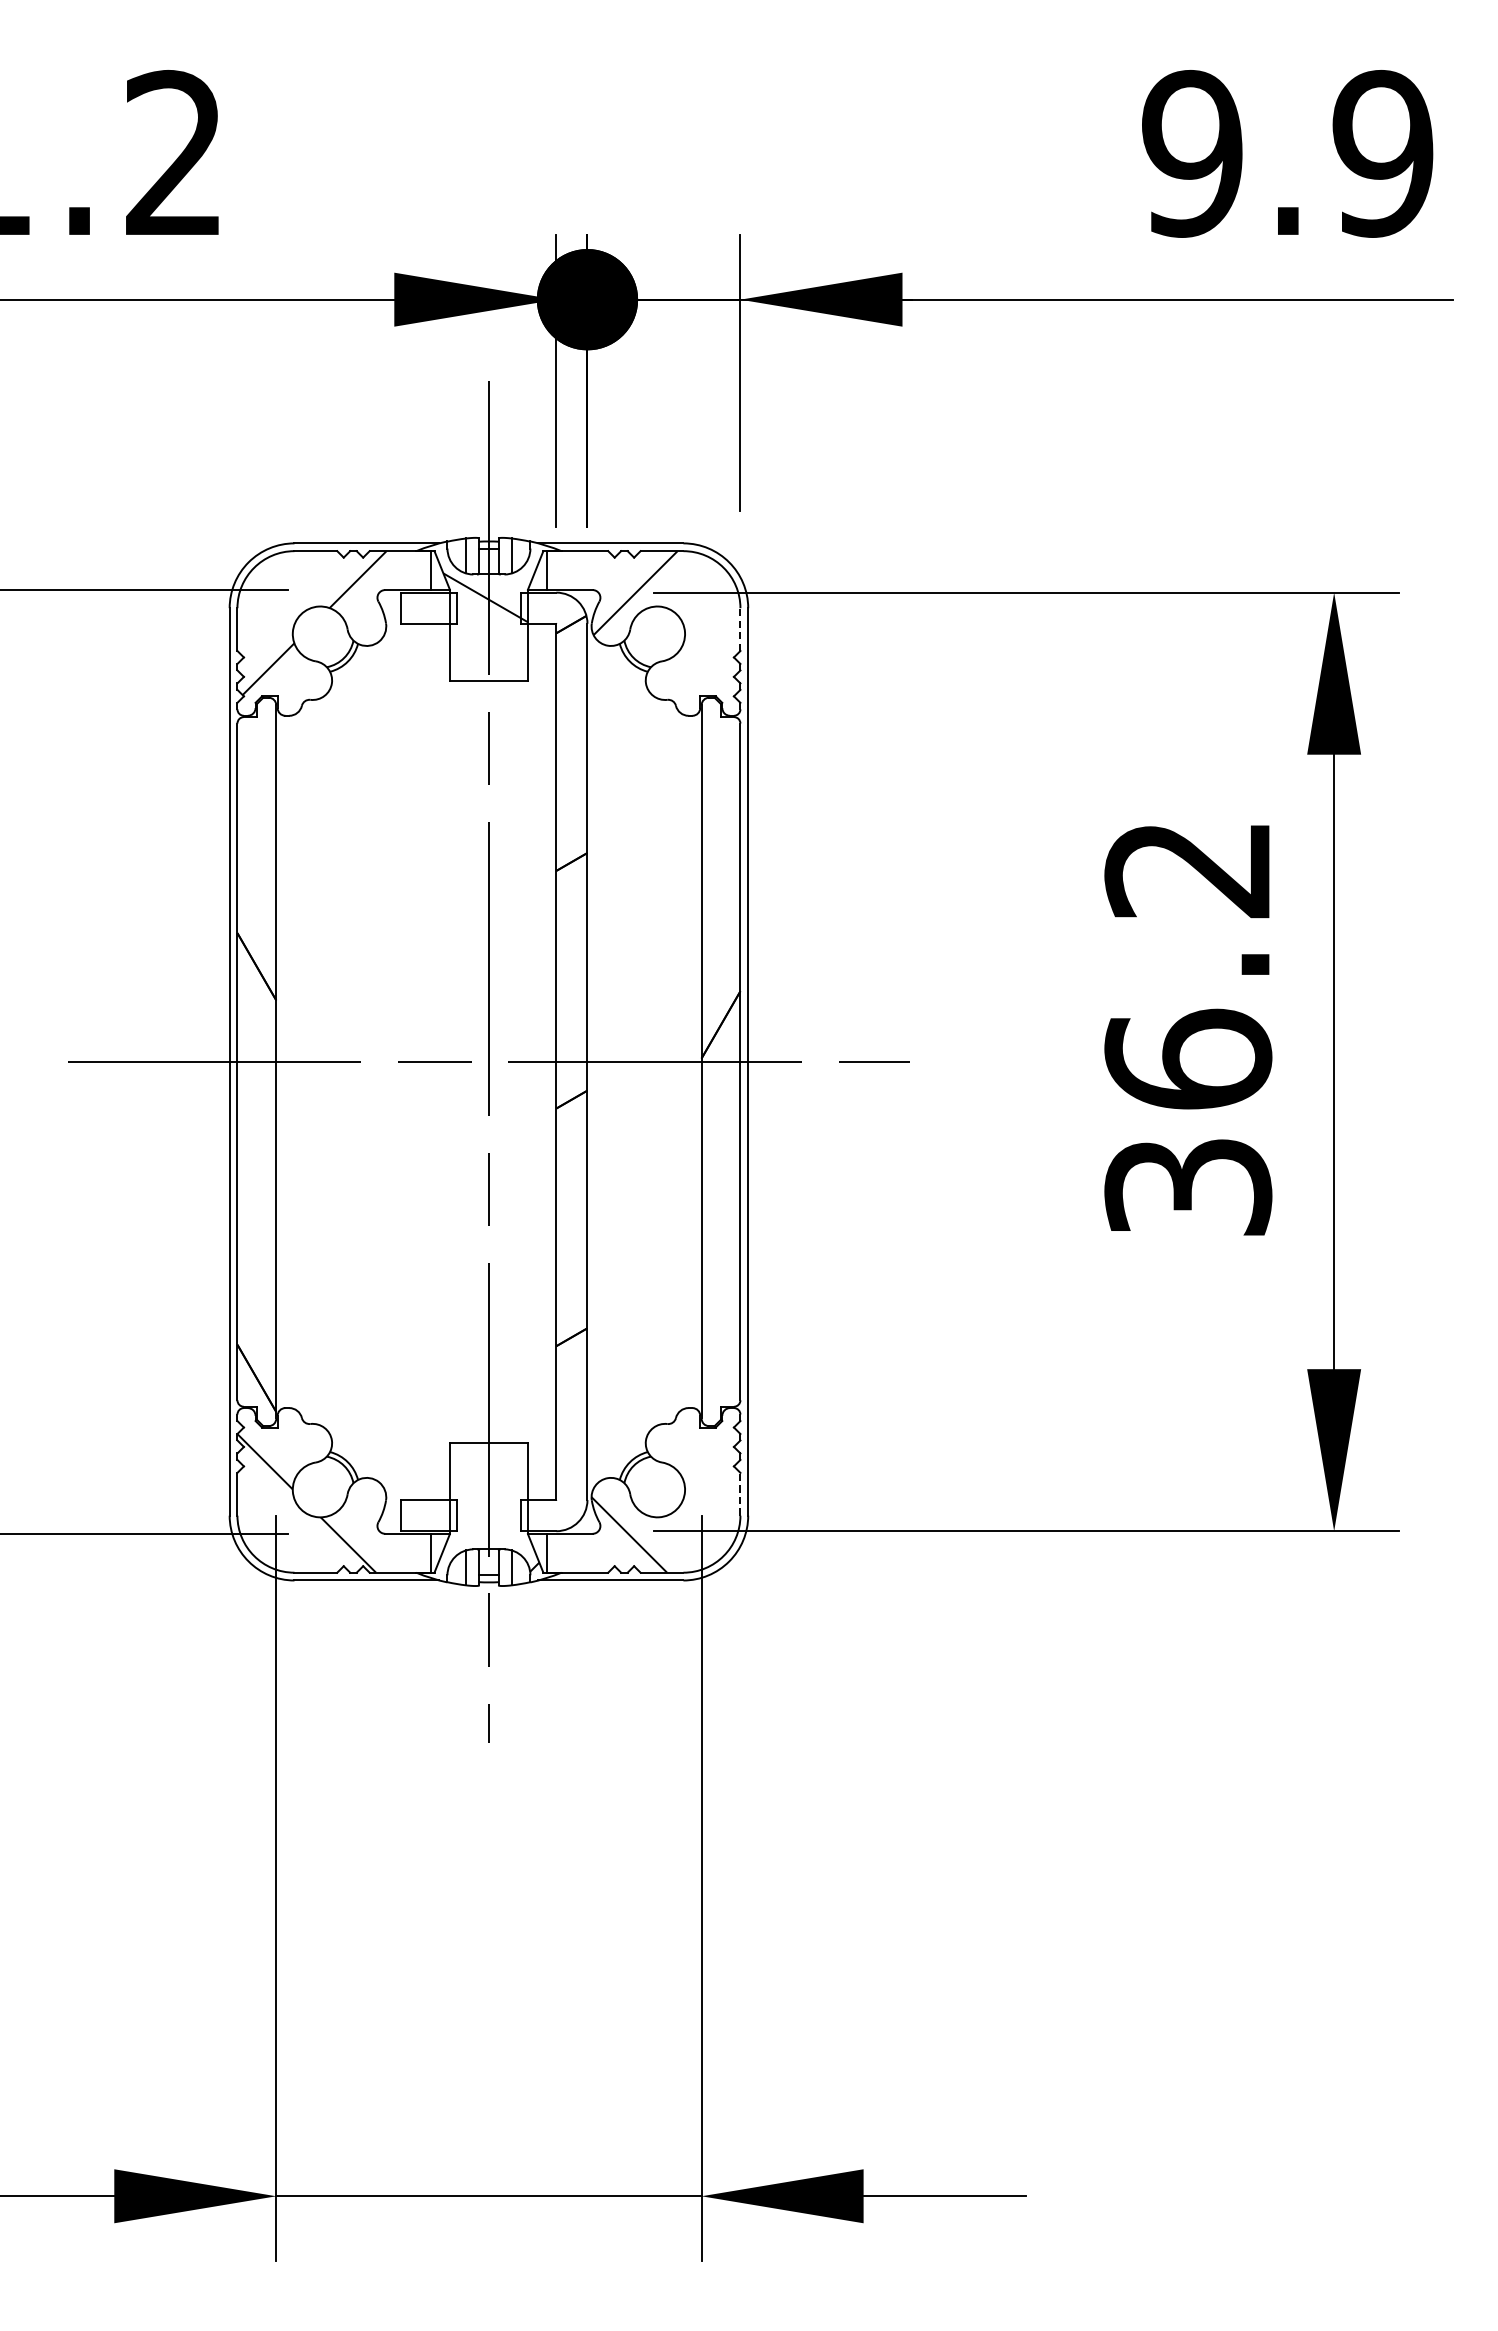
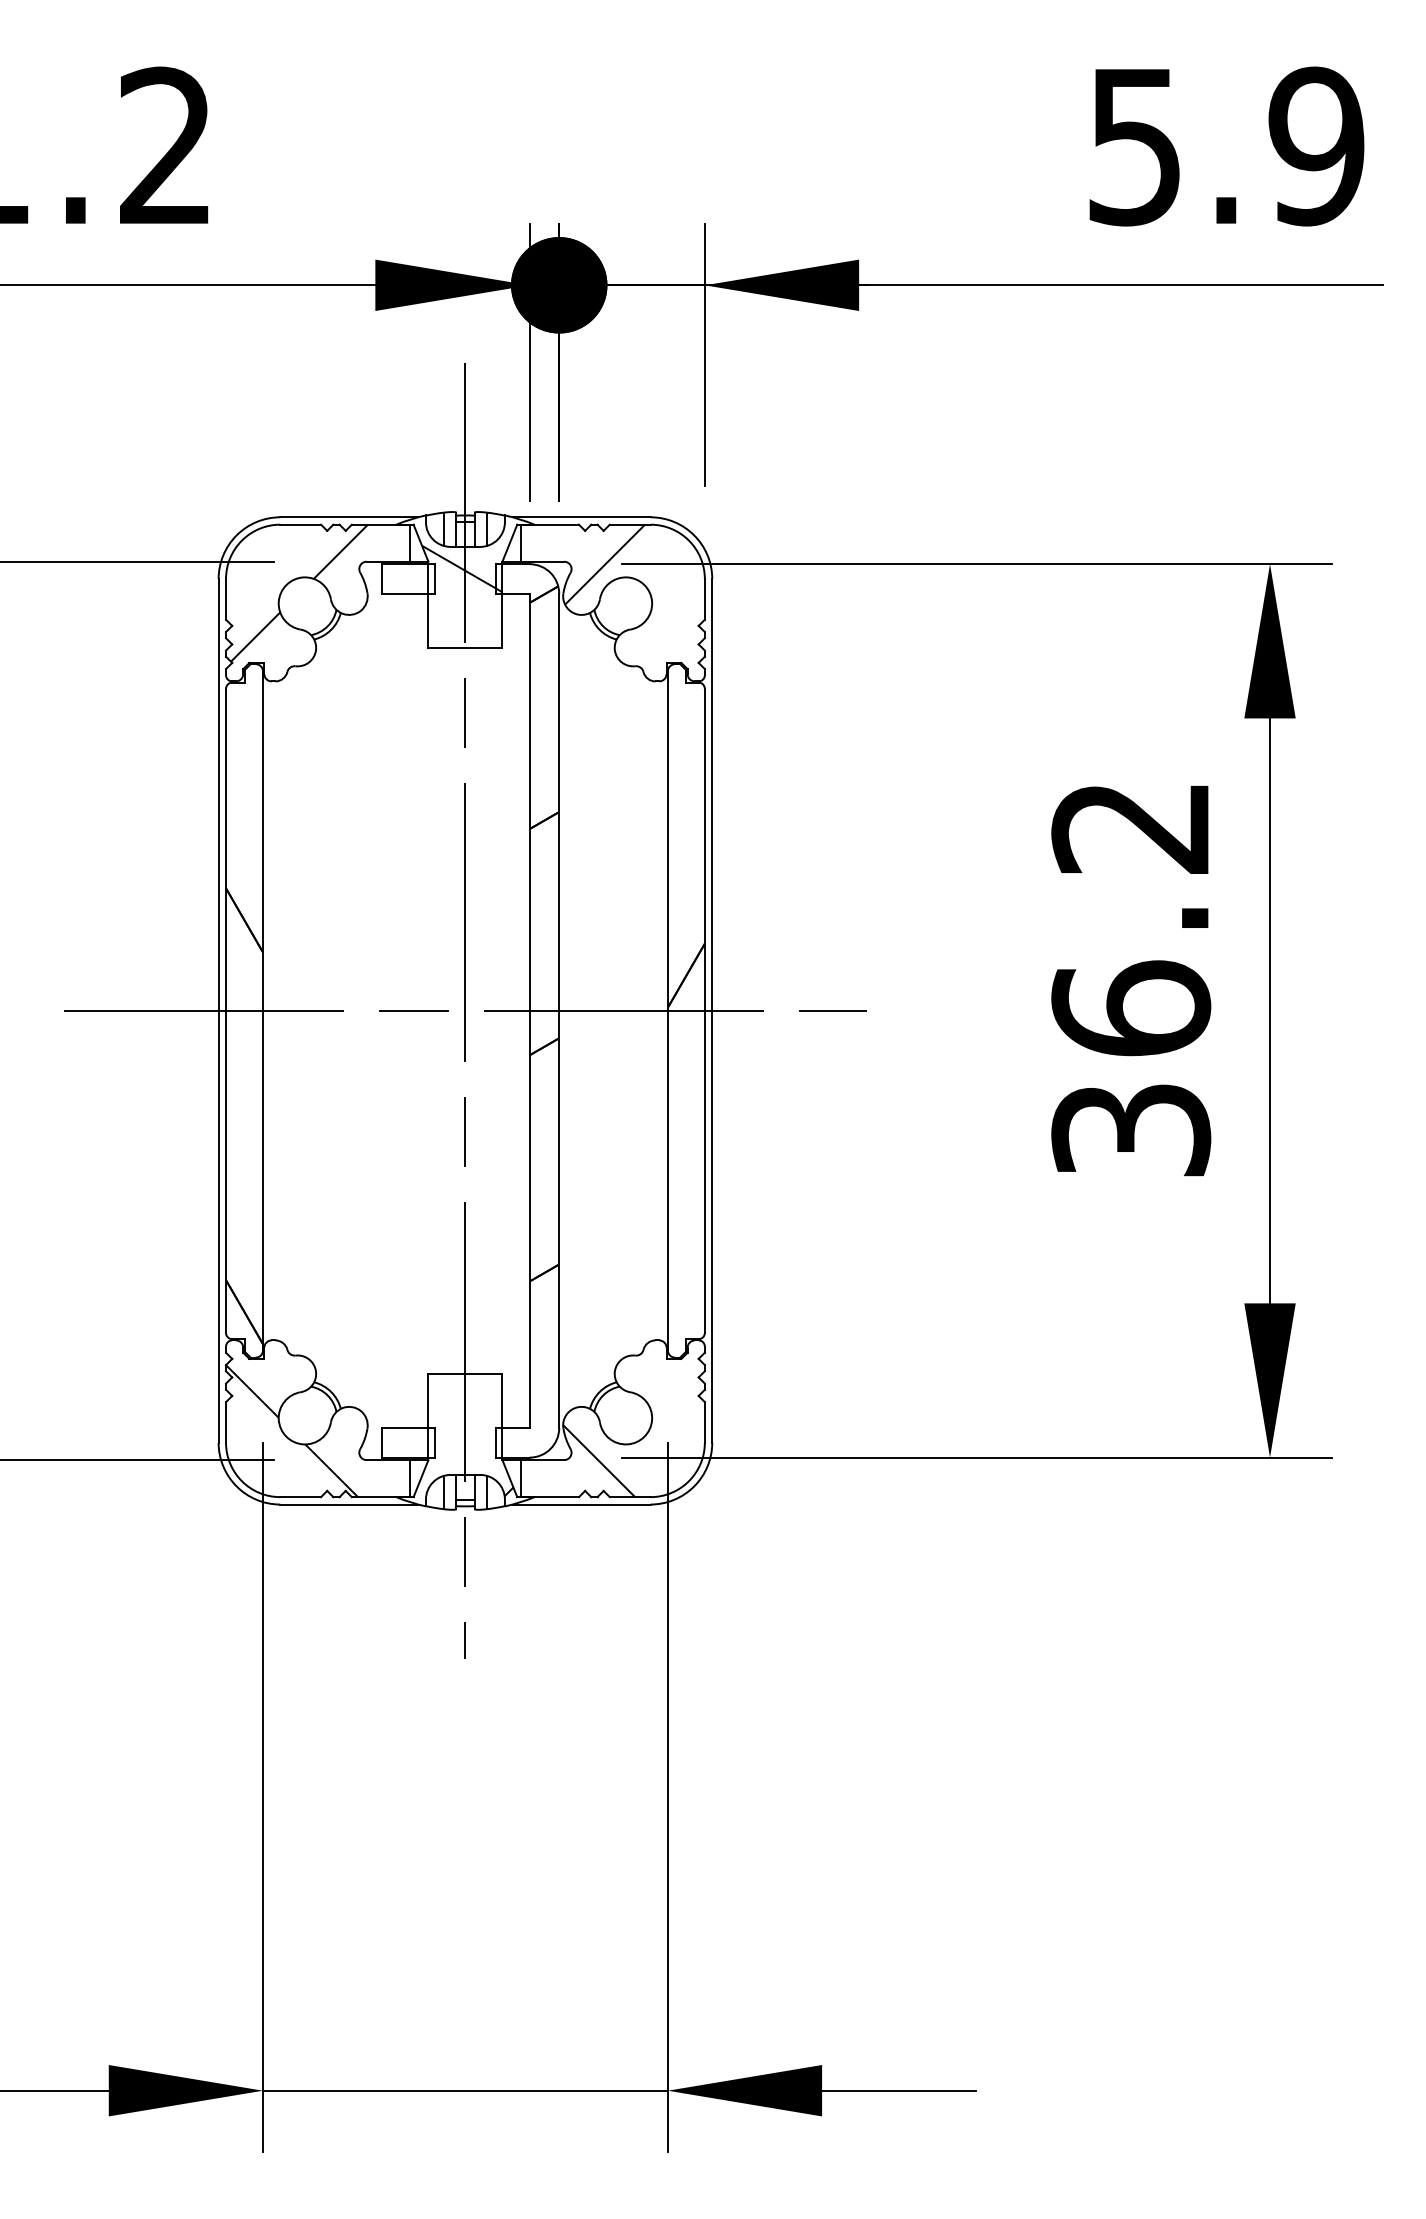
text: (1191, 153) -> (1134, 146), 9.9 -> 5.9
line: (740, 628) -> (704, 598), dashed -> solid
line: (740, 1493) -> (704, 1421), dashed -> solid

